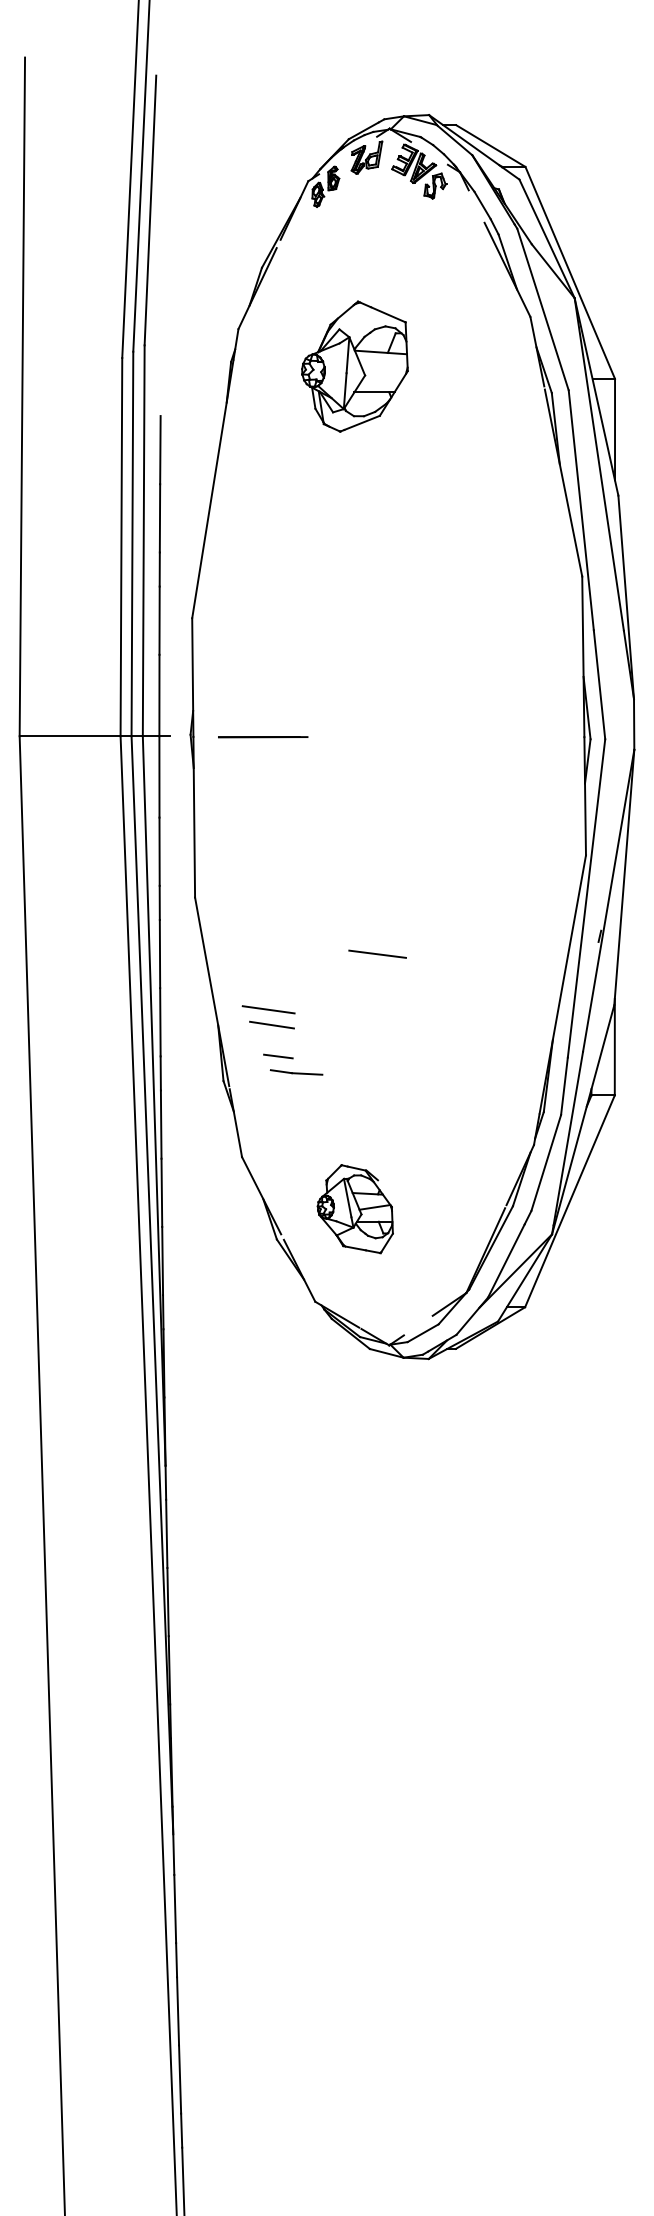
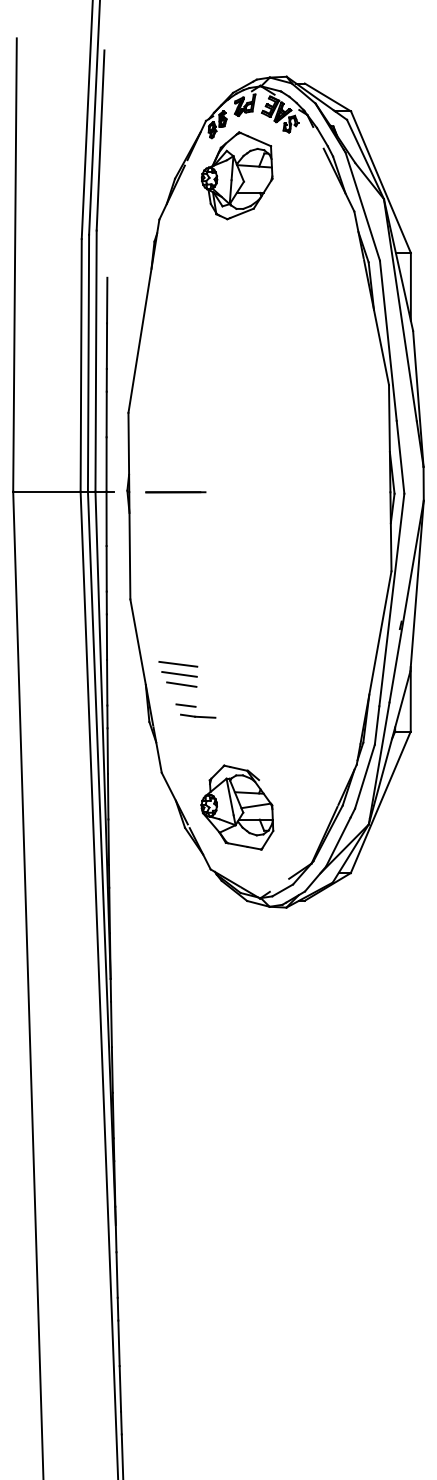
part: (355, 366) -> (237, 175), moved
line: (377, 954) -> (178, 664), moved
part: (355, 1209) -> (237, 807), size x1.43

